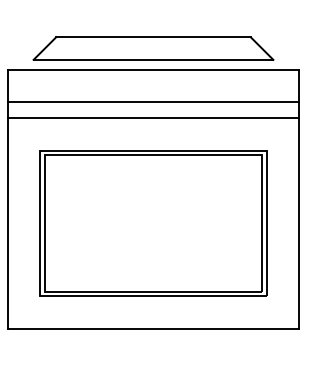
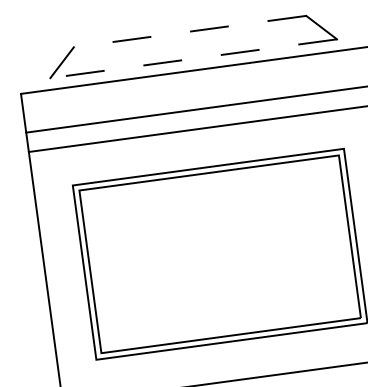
line: (153, 37) -> (190, 31), solid -> dashed
line: (153, 59) -> (193, 58), solid -> dashed

